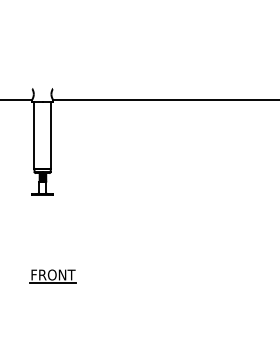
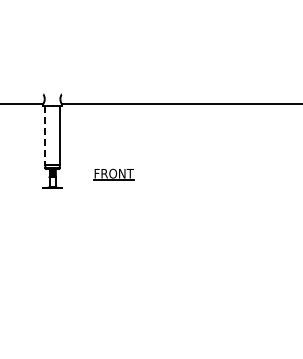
line: (34, 135) -> (45, 135), solid -> dashed
part: (52, 275) -> (113, 174), moved

